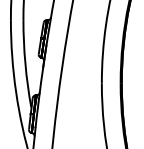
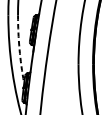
arc: (25, 63) -> (19, 49), solid -> dashed

